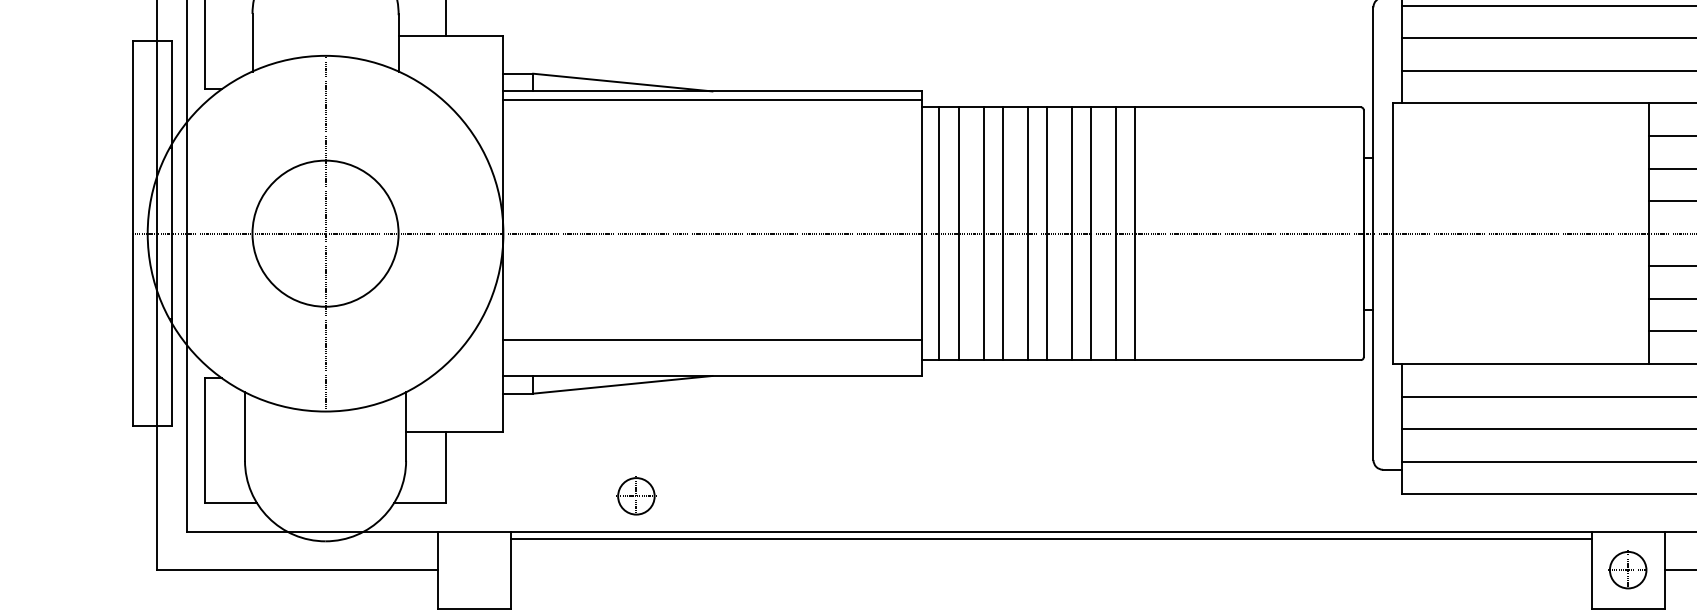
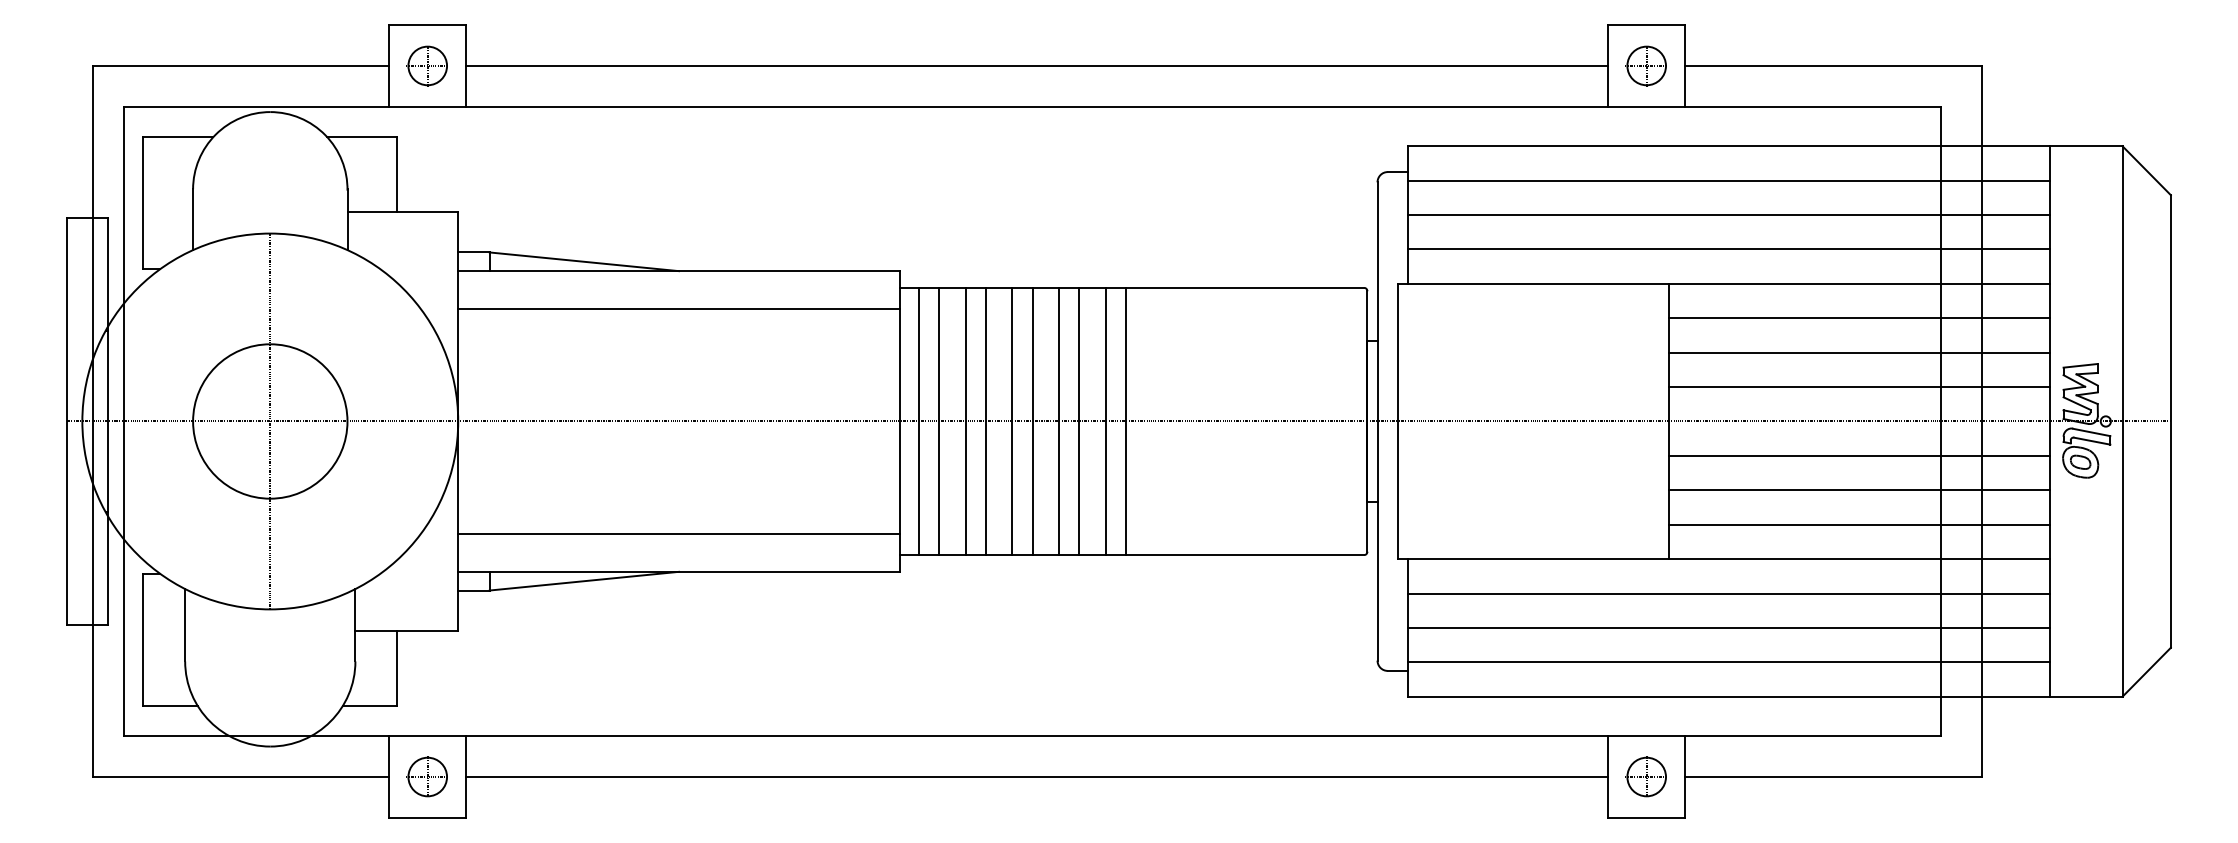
line: (712, 99) -> (679, 308), moved
part: (635, 495) -> (426, 776), moved
line: (1051, 539) -> (1037, 777), moved

